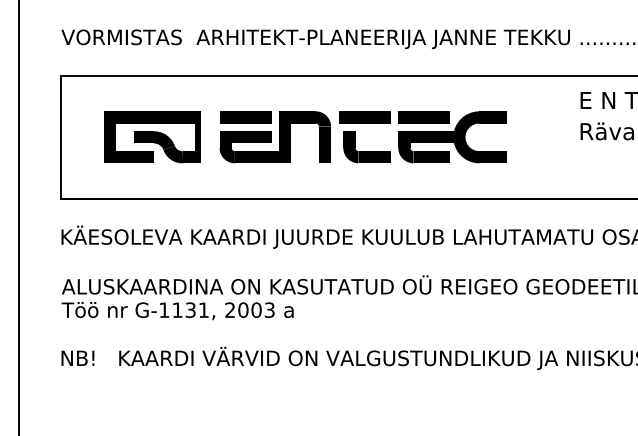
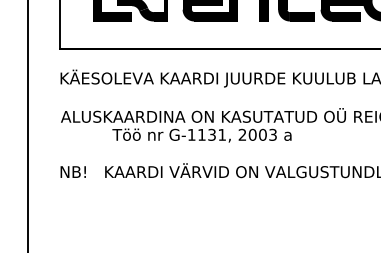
text: (177, 311) -> (201, 135), moved

